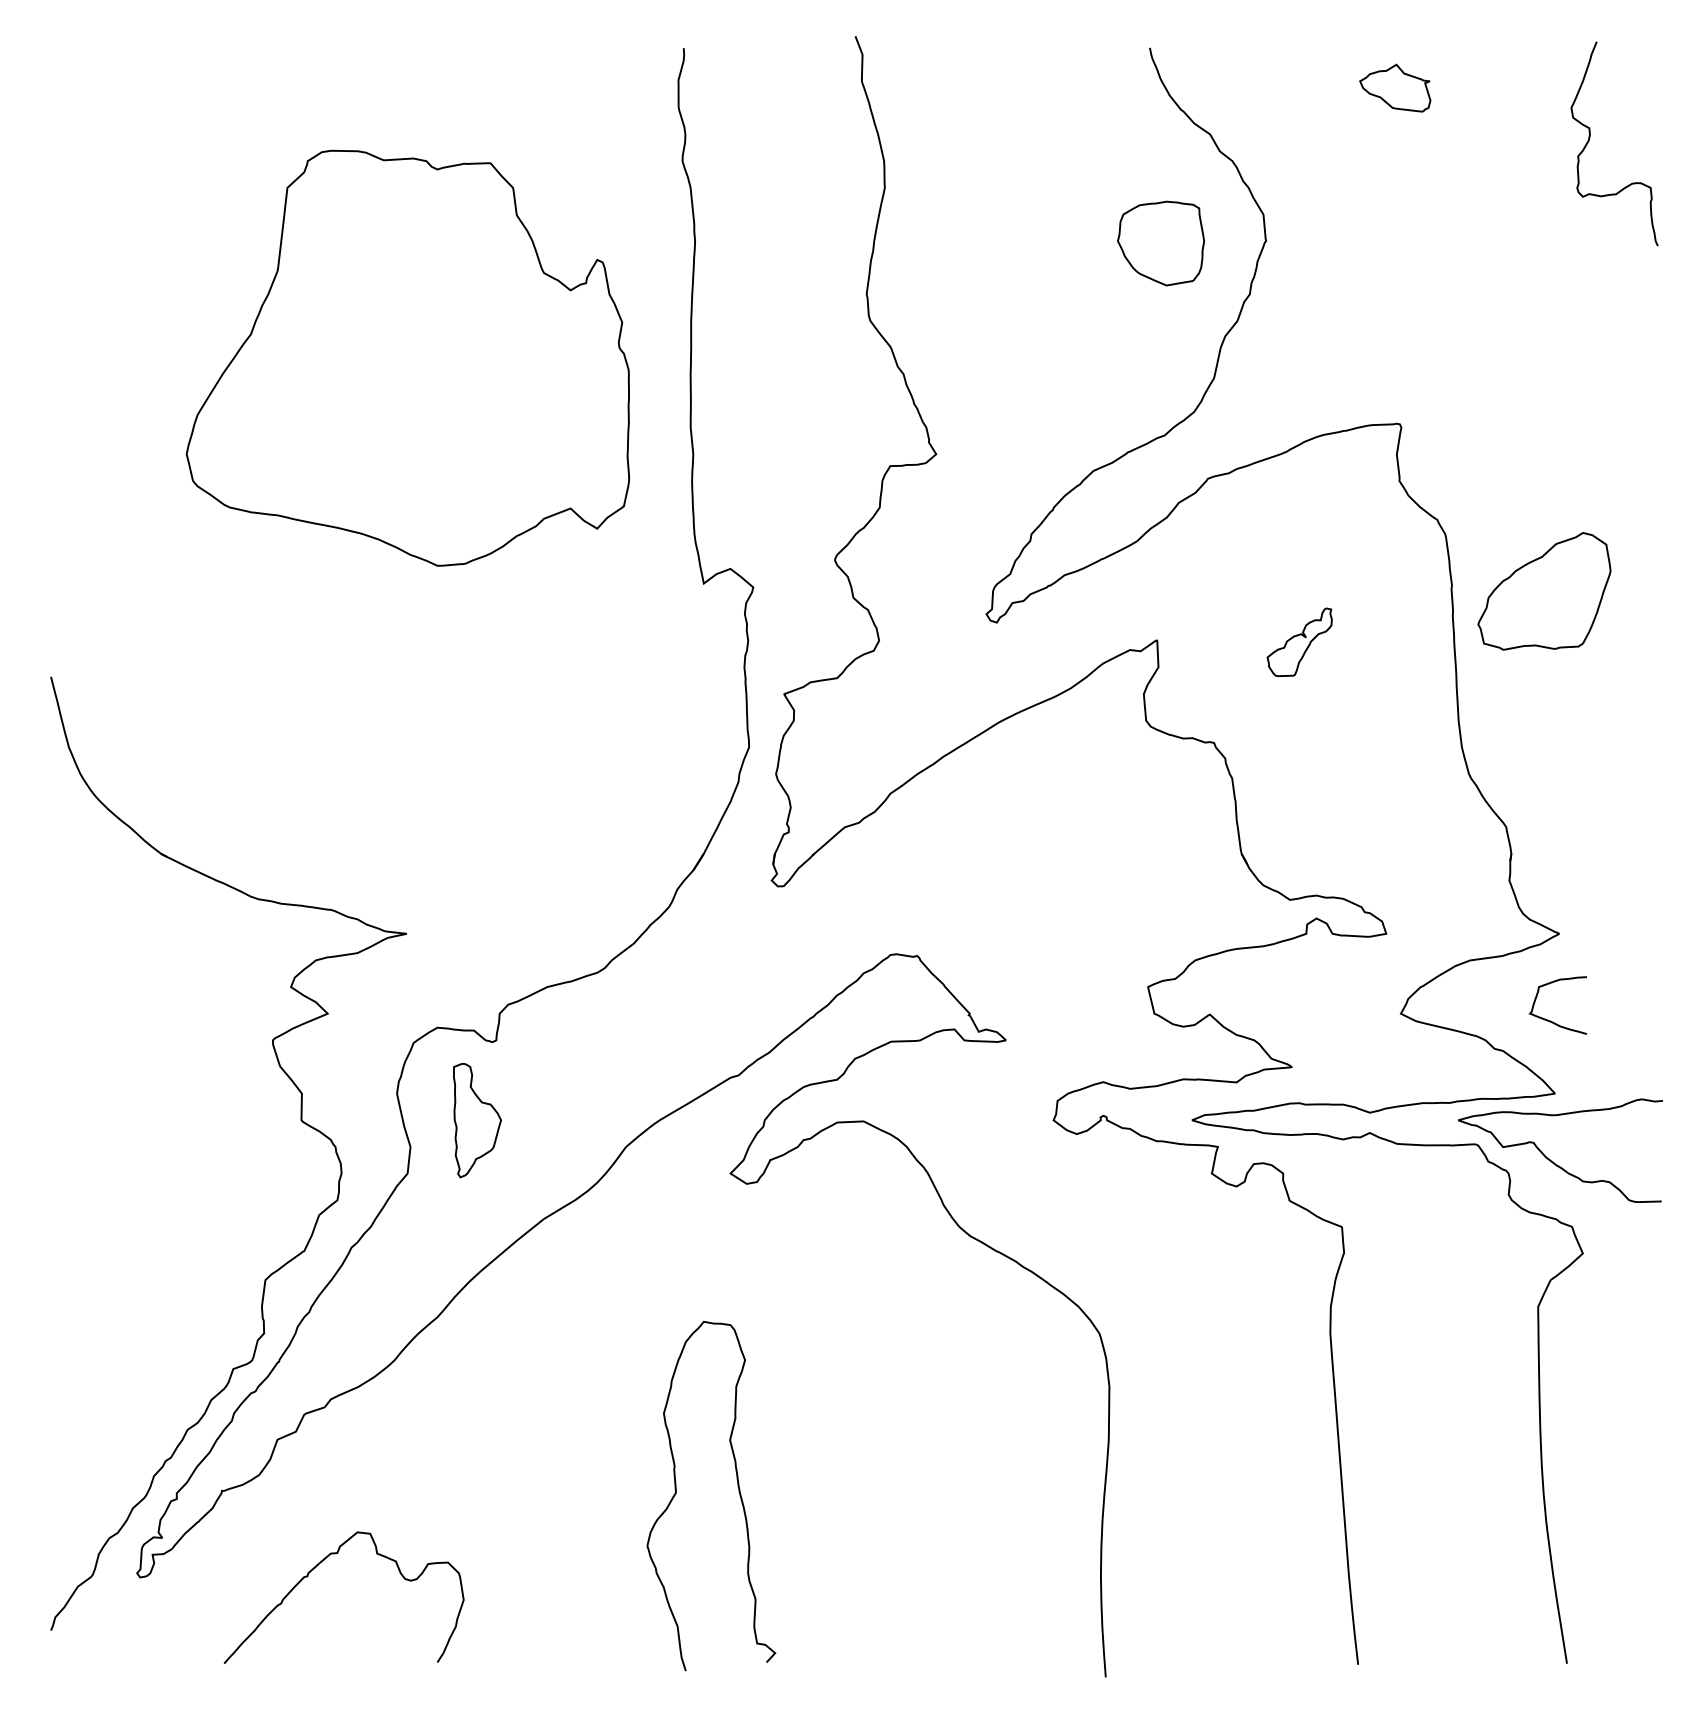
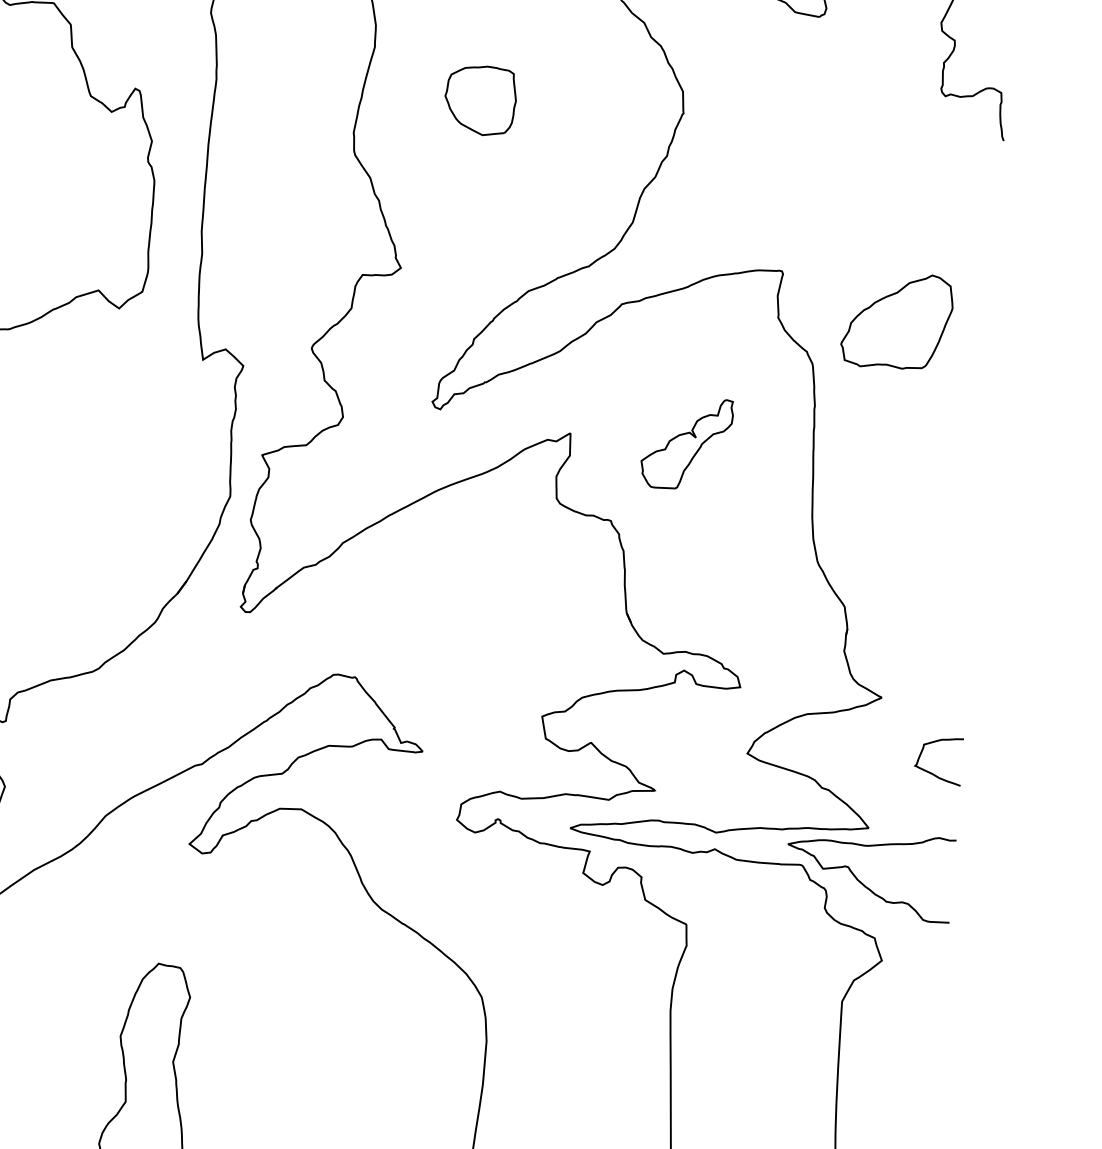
part: (1161, 243) -> (480, 100), moved
part: (1544, 591) -> (897, 321), moved
part: (1299, 642) -> (686, 443), size x1.67
curve: (1553, 1021) -> (933, 773), moved

